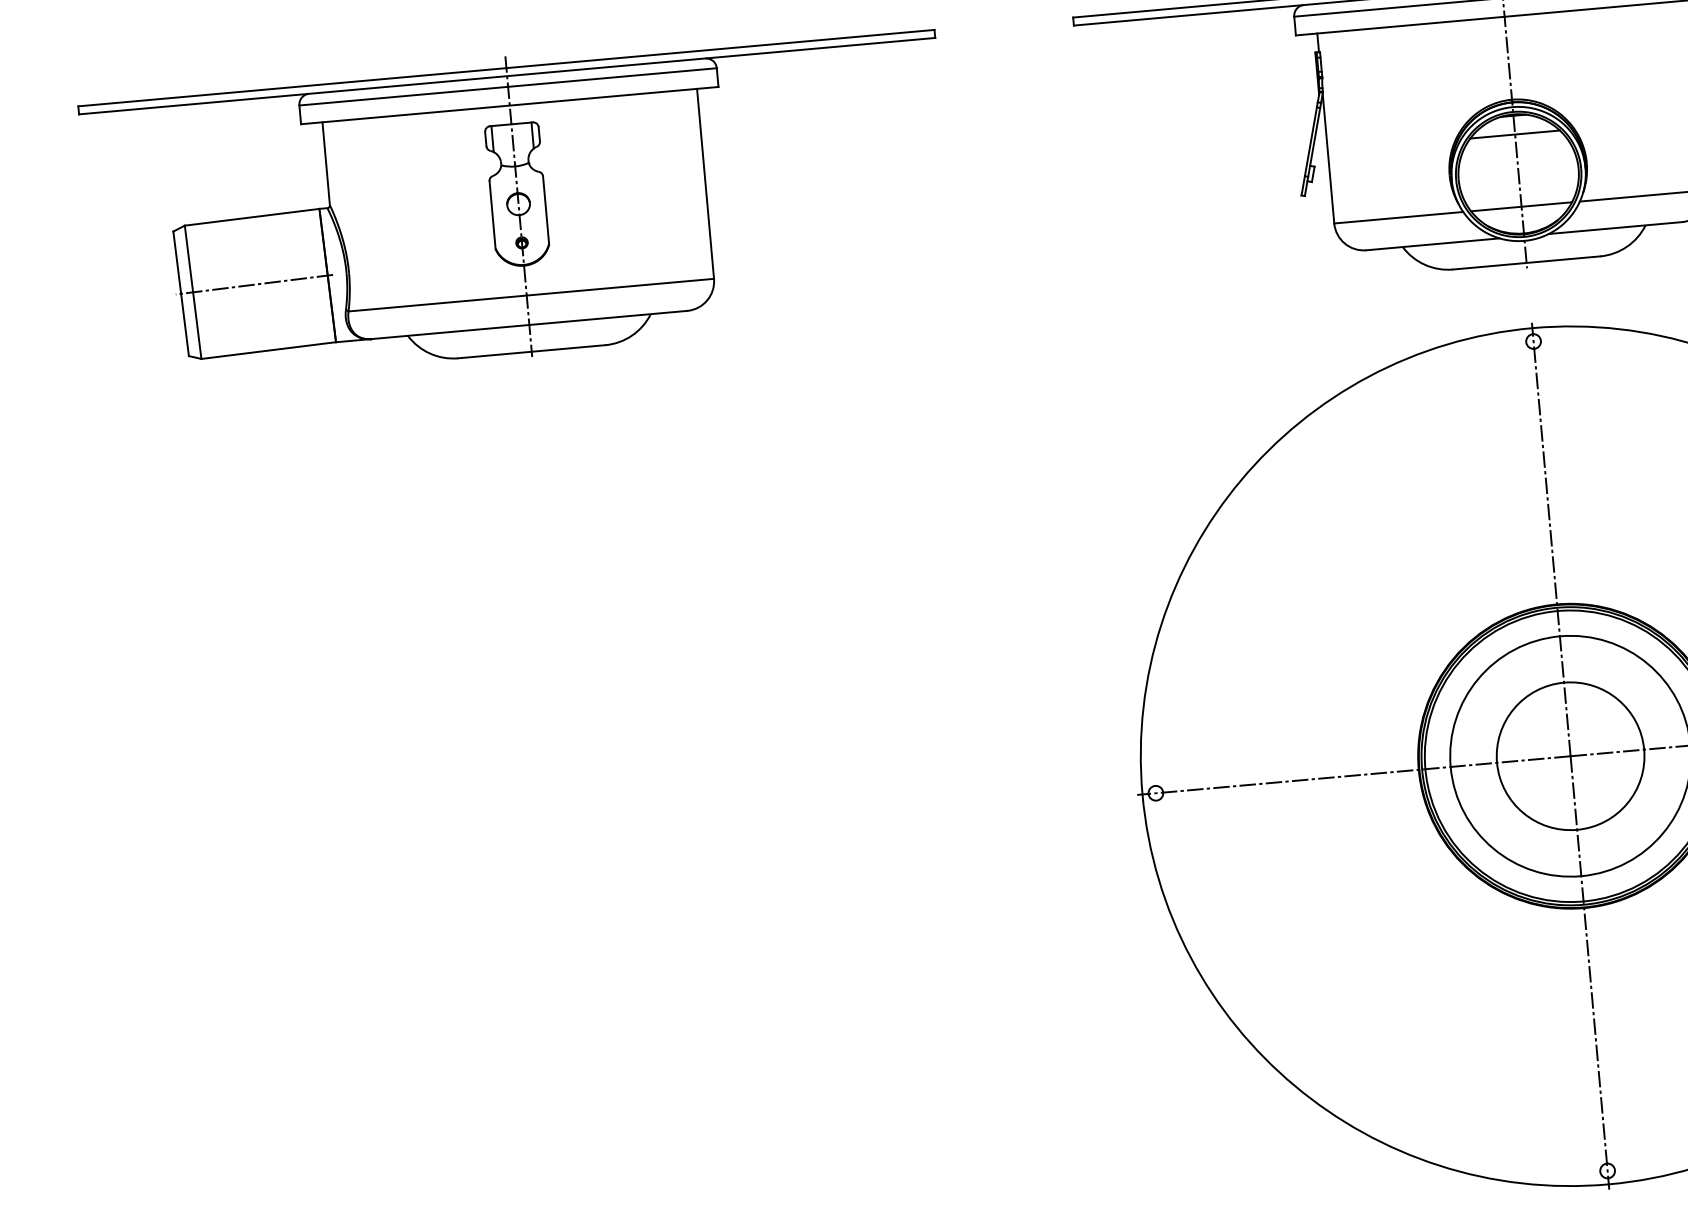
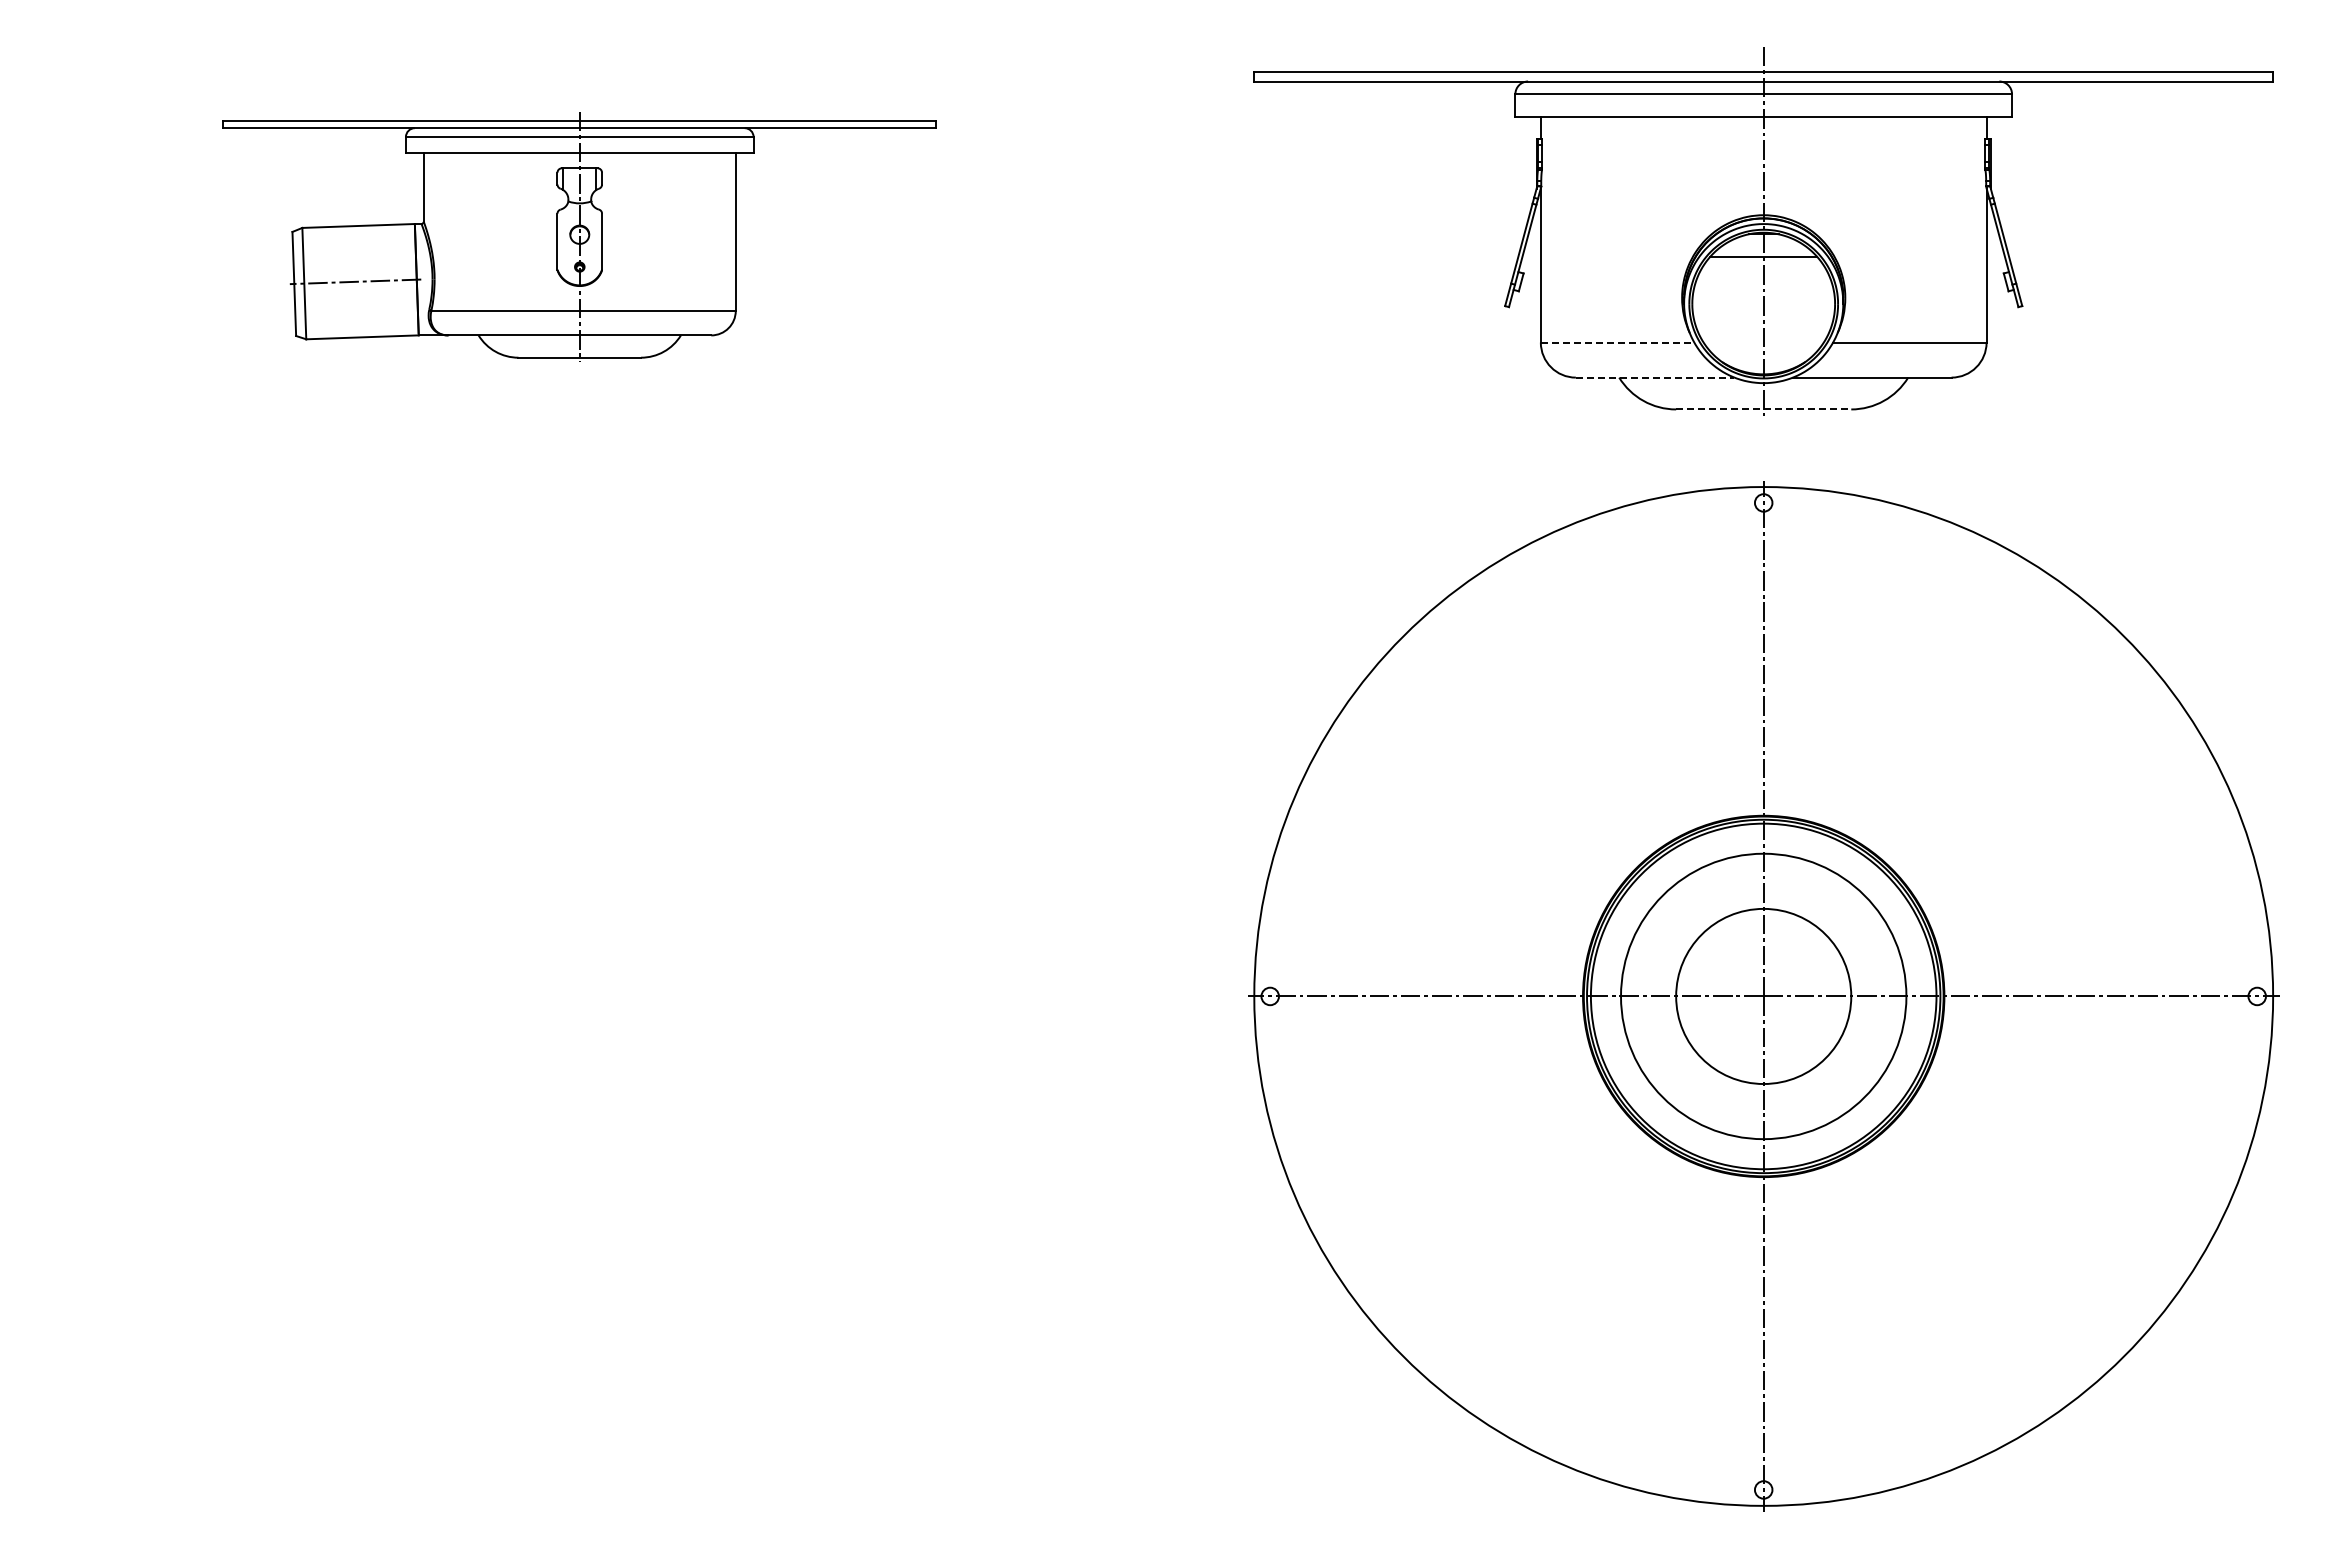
part: (518, 206) -> (579, 236), size x0.7
line: (1521, 206) -> (1763, 342), removed
line: (1398, 217) -> (1617, 342), solid -> dashed
line: (1433, 244) -> (1655, 377), solid -> dashed
line: (1526, 263) -> (1763, 409), solid -> dashed

